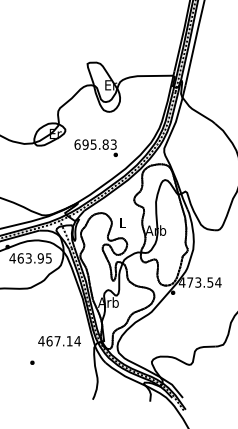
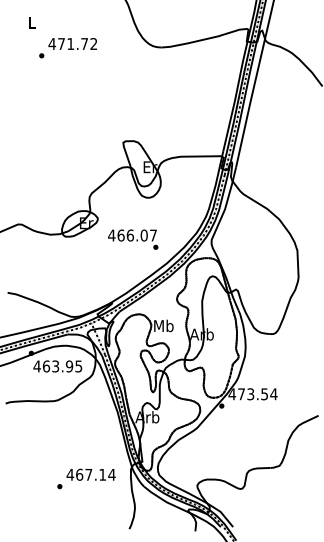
text: (95, 144) -> (132, 235), 695.83 -> 466.07
text: (122, 222) -> (163, 325), L -> Mb
text: (59, 340) -> (90, 474), moved

